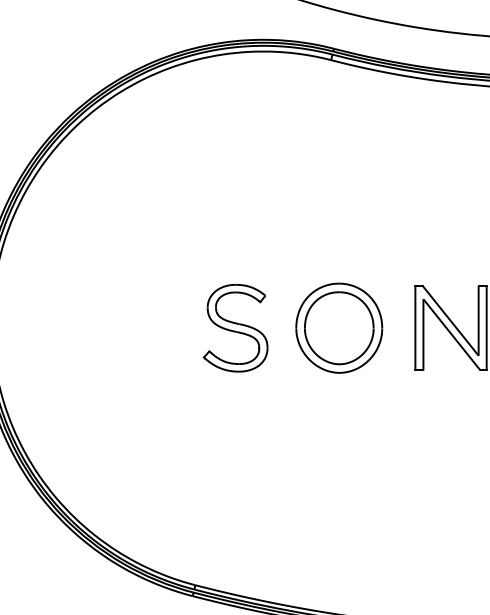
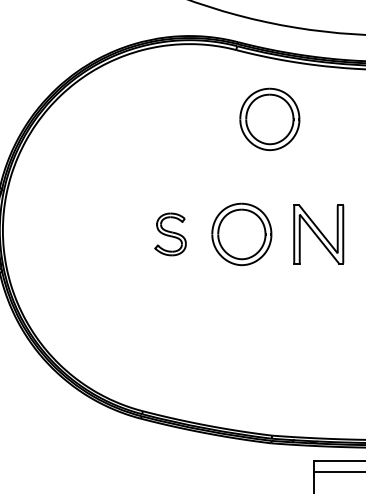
part: (379, 159) -> (269, 118), added
part: (235, 328) -> (170, 234), size x0.7

